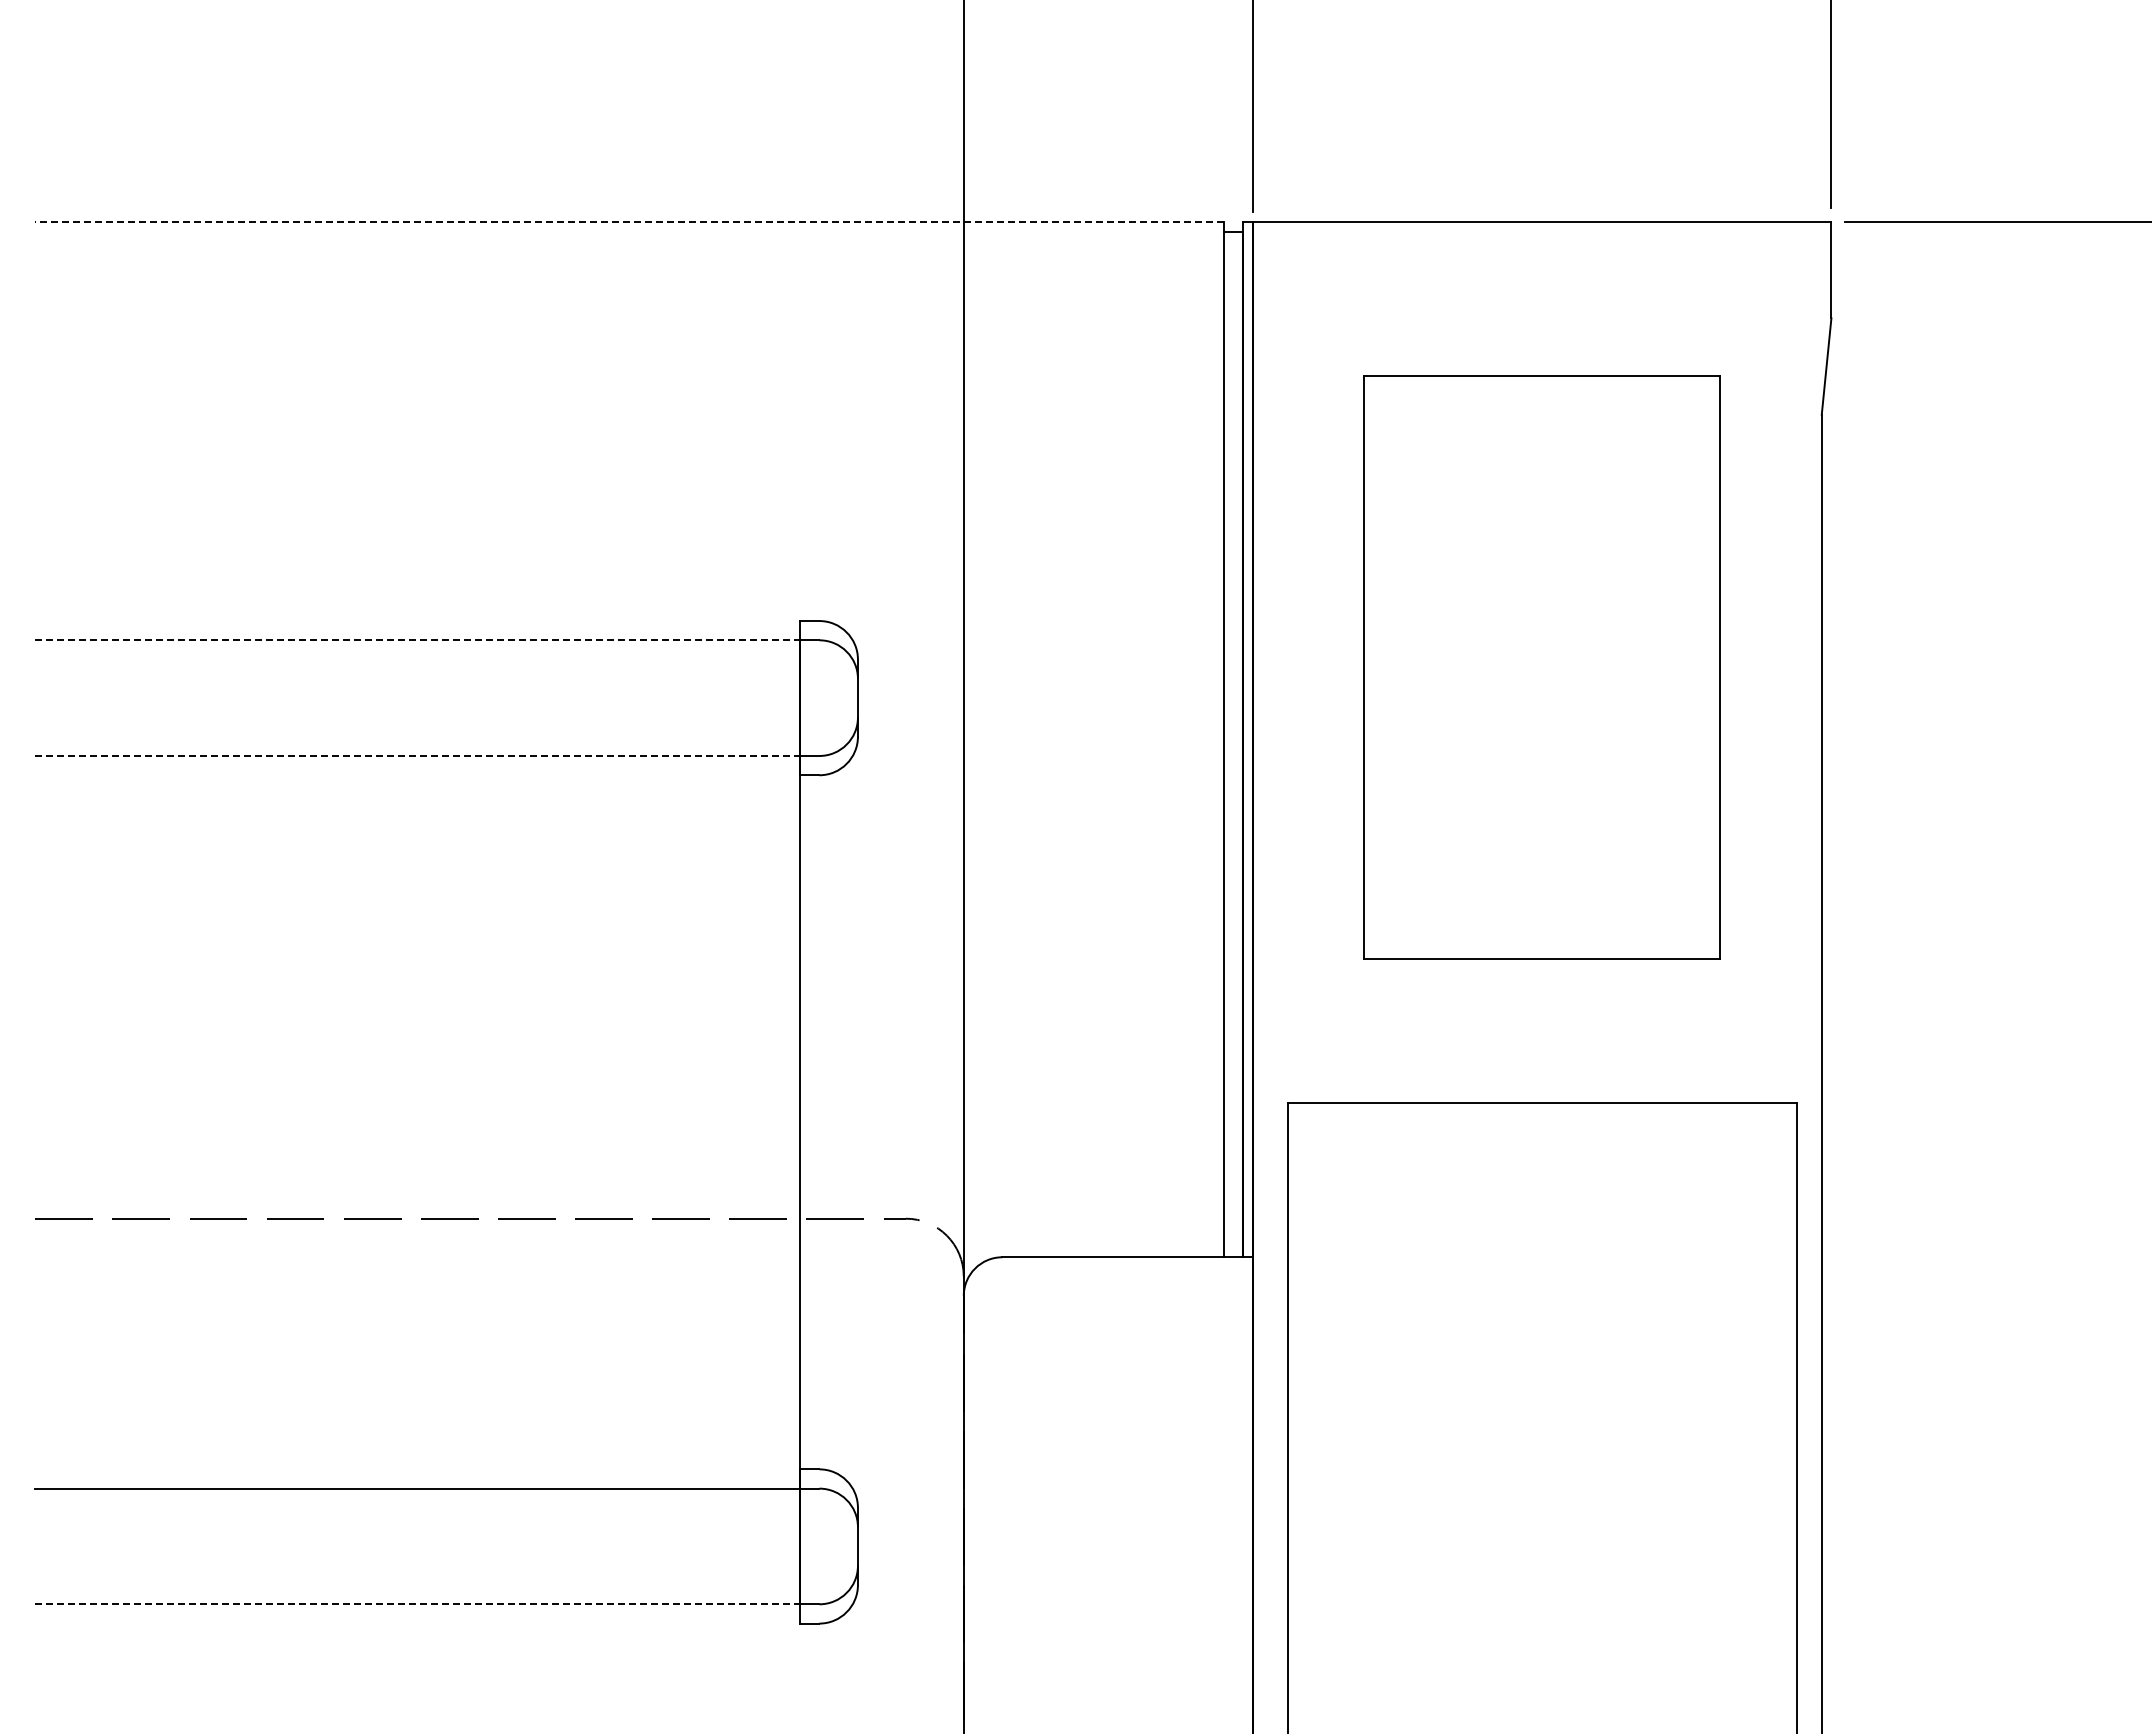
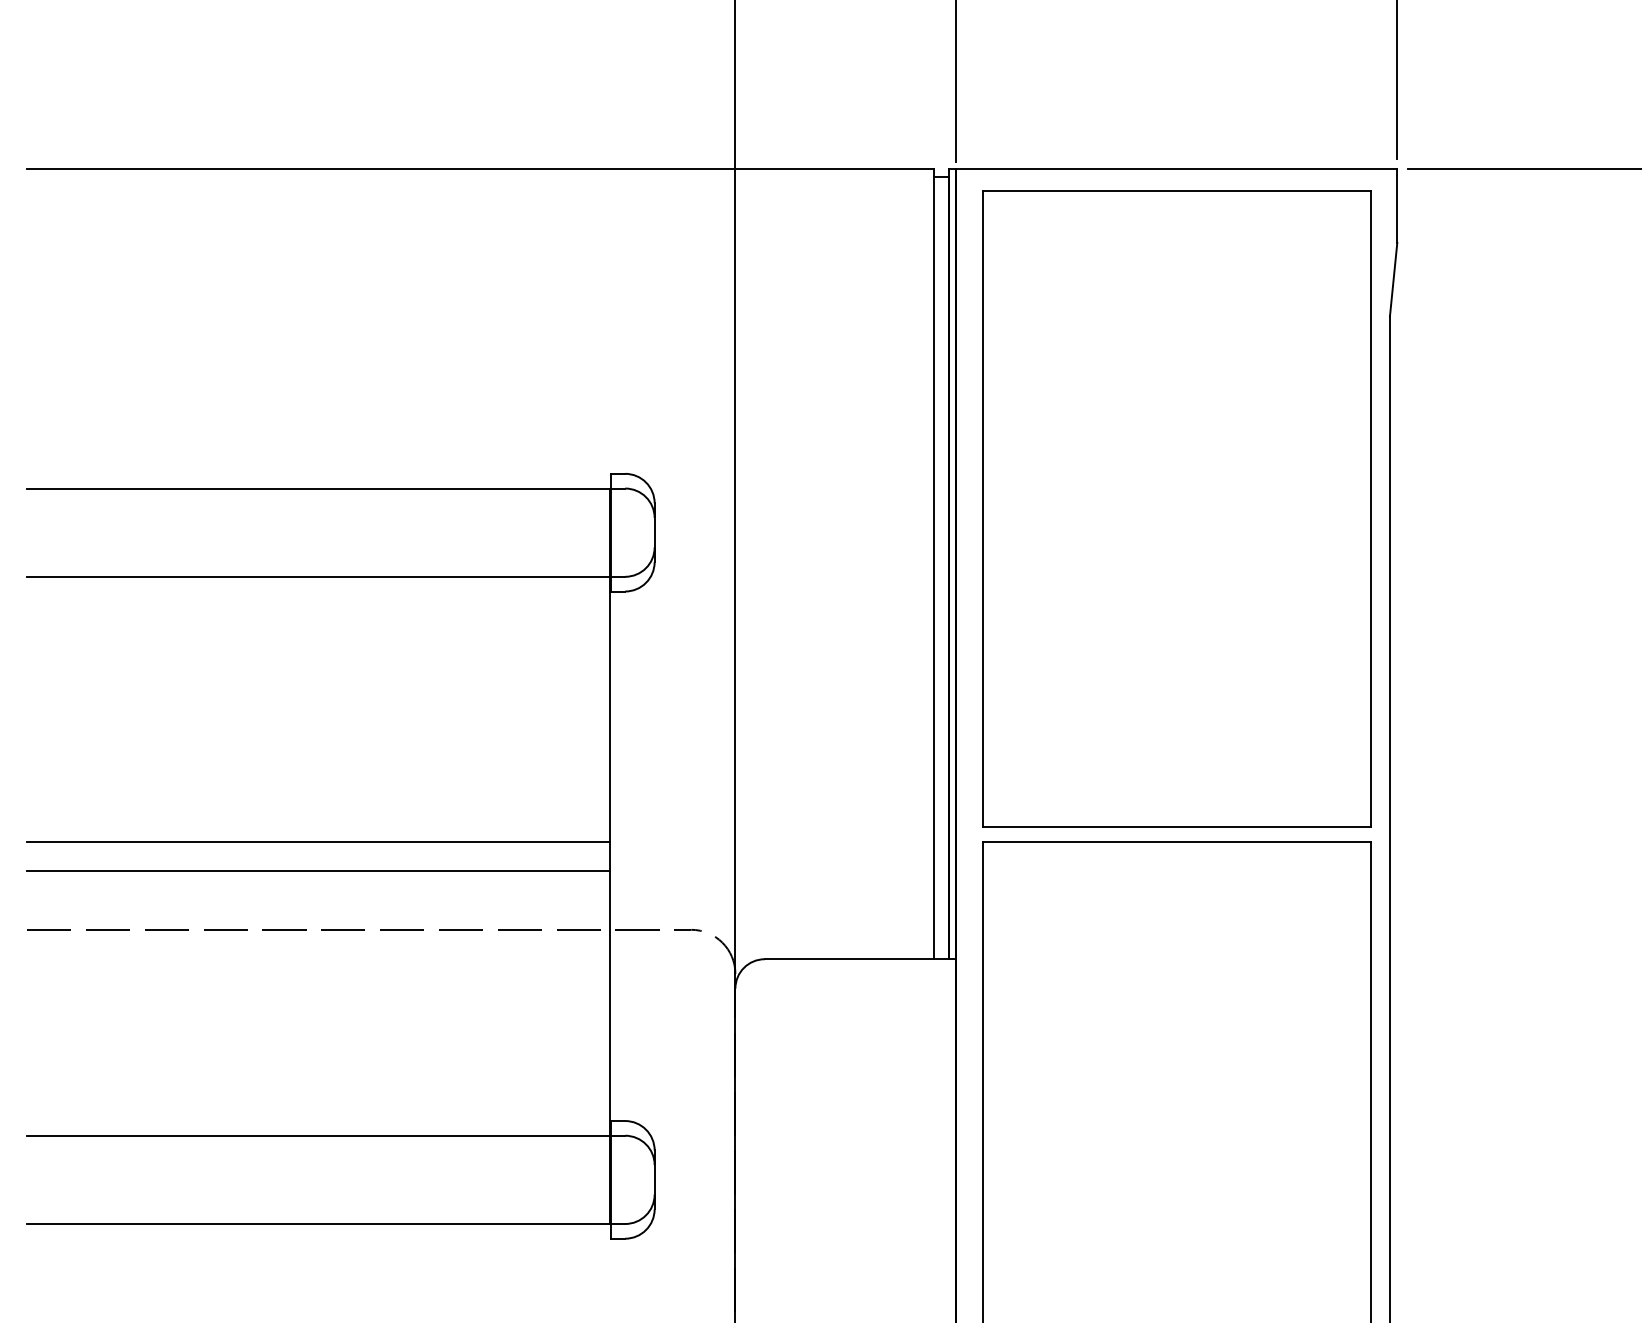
line: (629, 221) -> (480, 169), dashed -> solid
line: (418, 640) -> (319, 488), dashed -> solid
part: (1542, 667) -> (1176, 509), size x1.43
line: (418, 755) -> (319, 576), dashed -> solid
line: (417, 1103) -> (318, 841), added
line: (417, 1141) -> (318, 870), added
line: (418, 1604) -> (319, 1224), dashed -> solid

